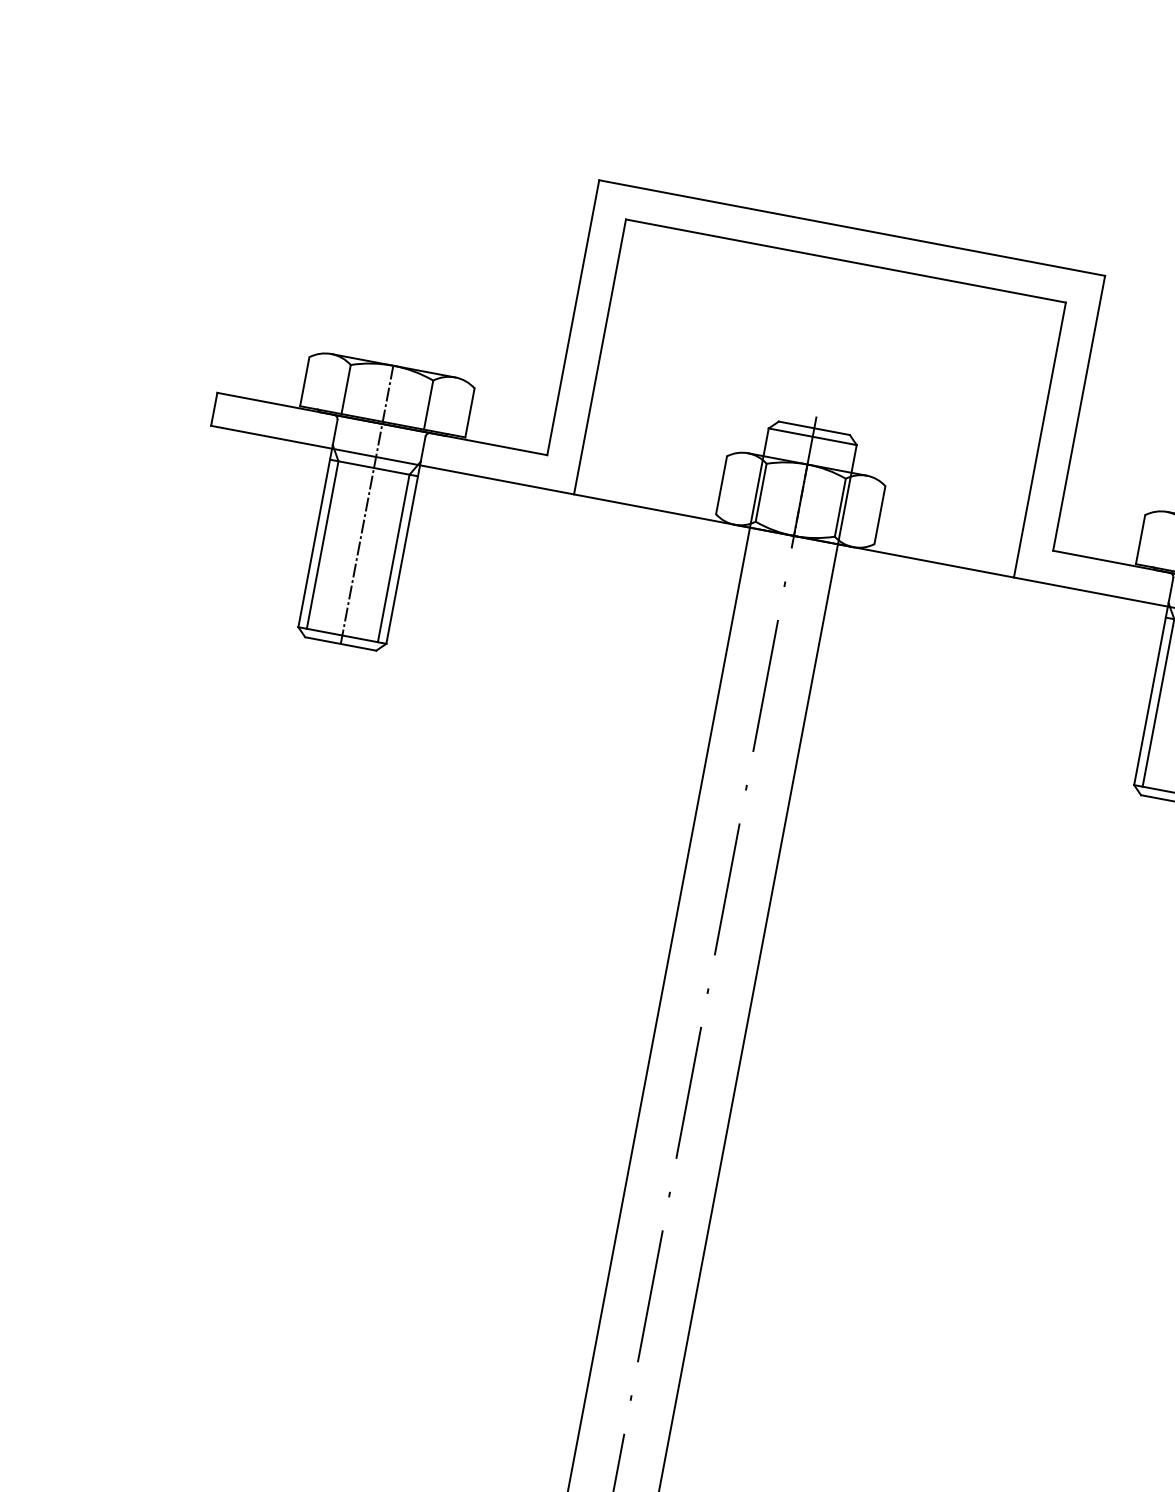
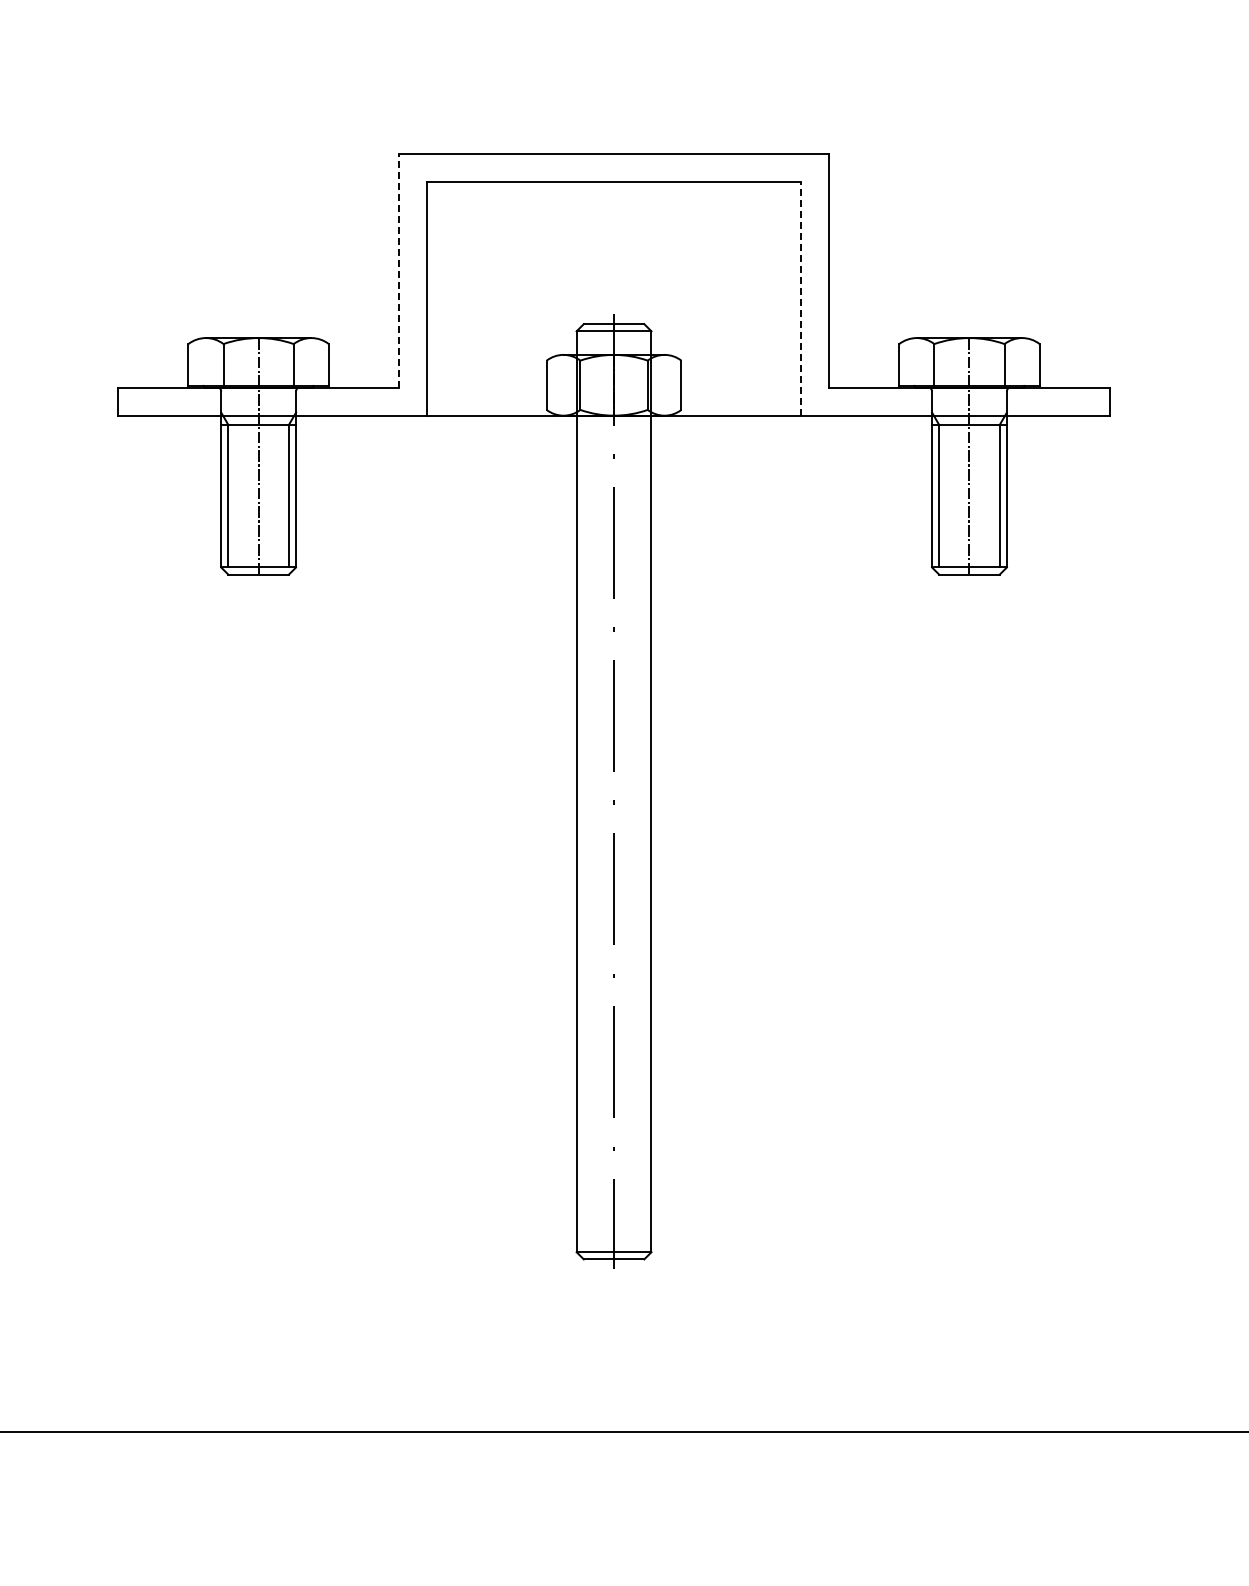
line: (572, 317) -> (398, 270), solid -> dashed
line: (1040, 439) -> (801, 298), solid -> dashed

